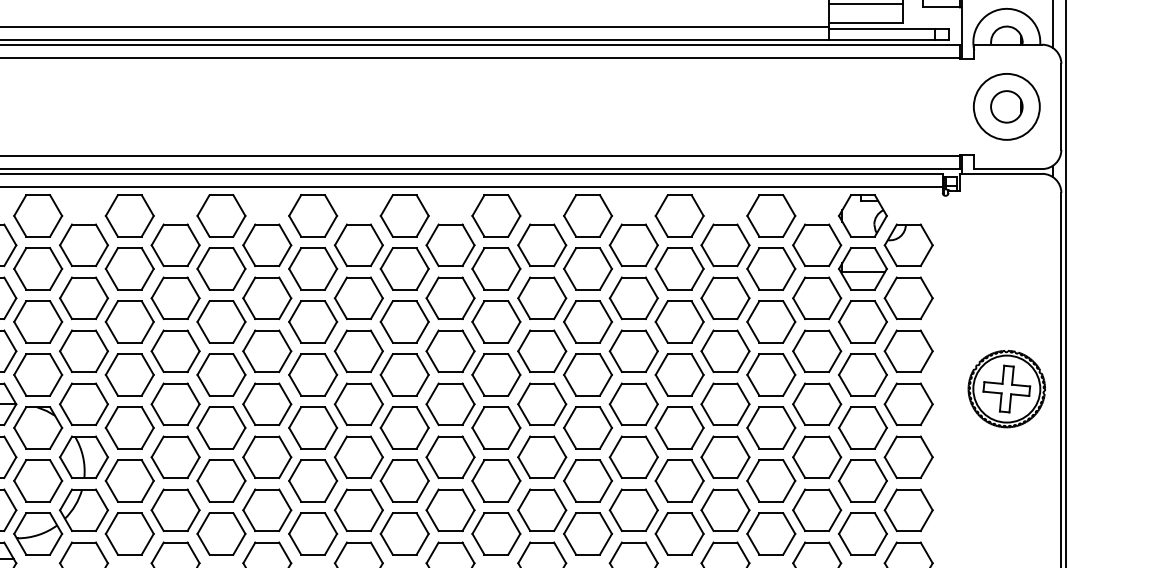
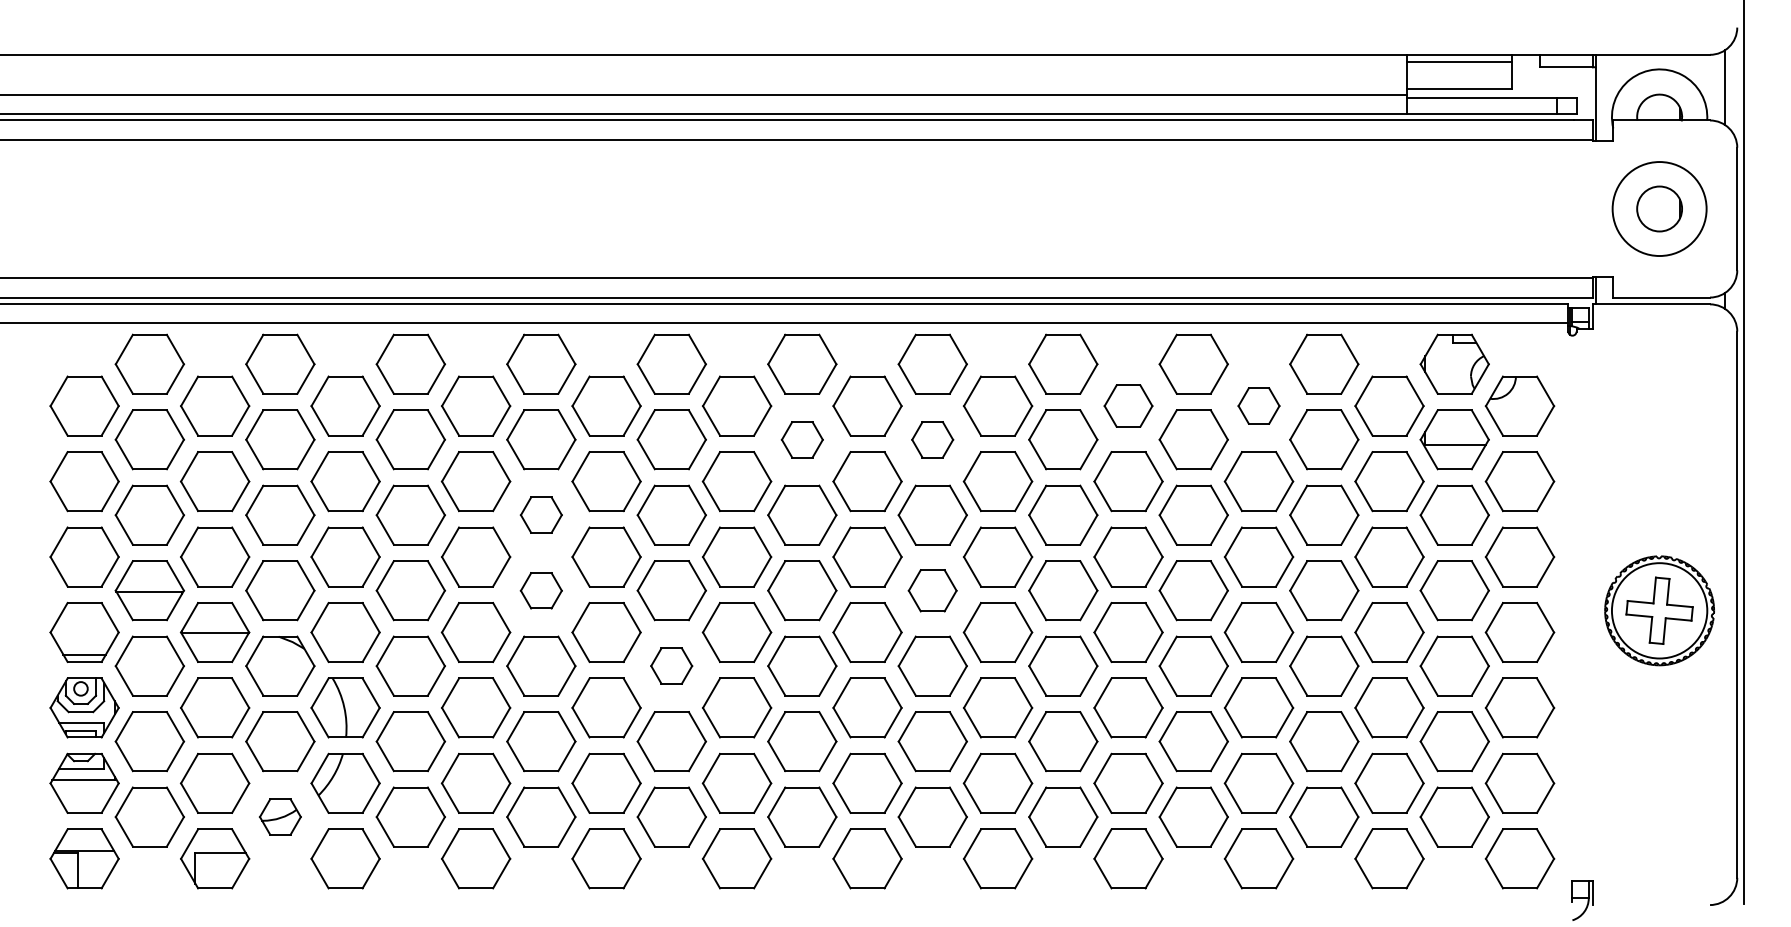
part: (633, 244) -> (1128, 405), size x0.7
part: (725, 244) -> (1258, 405), size x0.6
part: (404, 268) -> (802, 439), size x0.6
part: (496, 268) -> (932, 439), size x0.6
part: (221, 321) -> (541, 514), size x0.6
part: (221, 374) -> (541, 590), size x0.6
part: (496, 374) -> (932, 590), size x0.7
part: (312, 427) -> (671, 665), size x0.6
part: (38, 533) -> (280, 816), size x0.6

